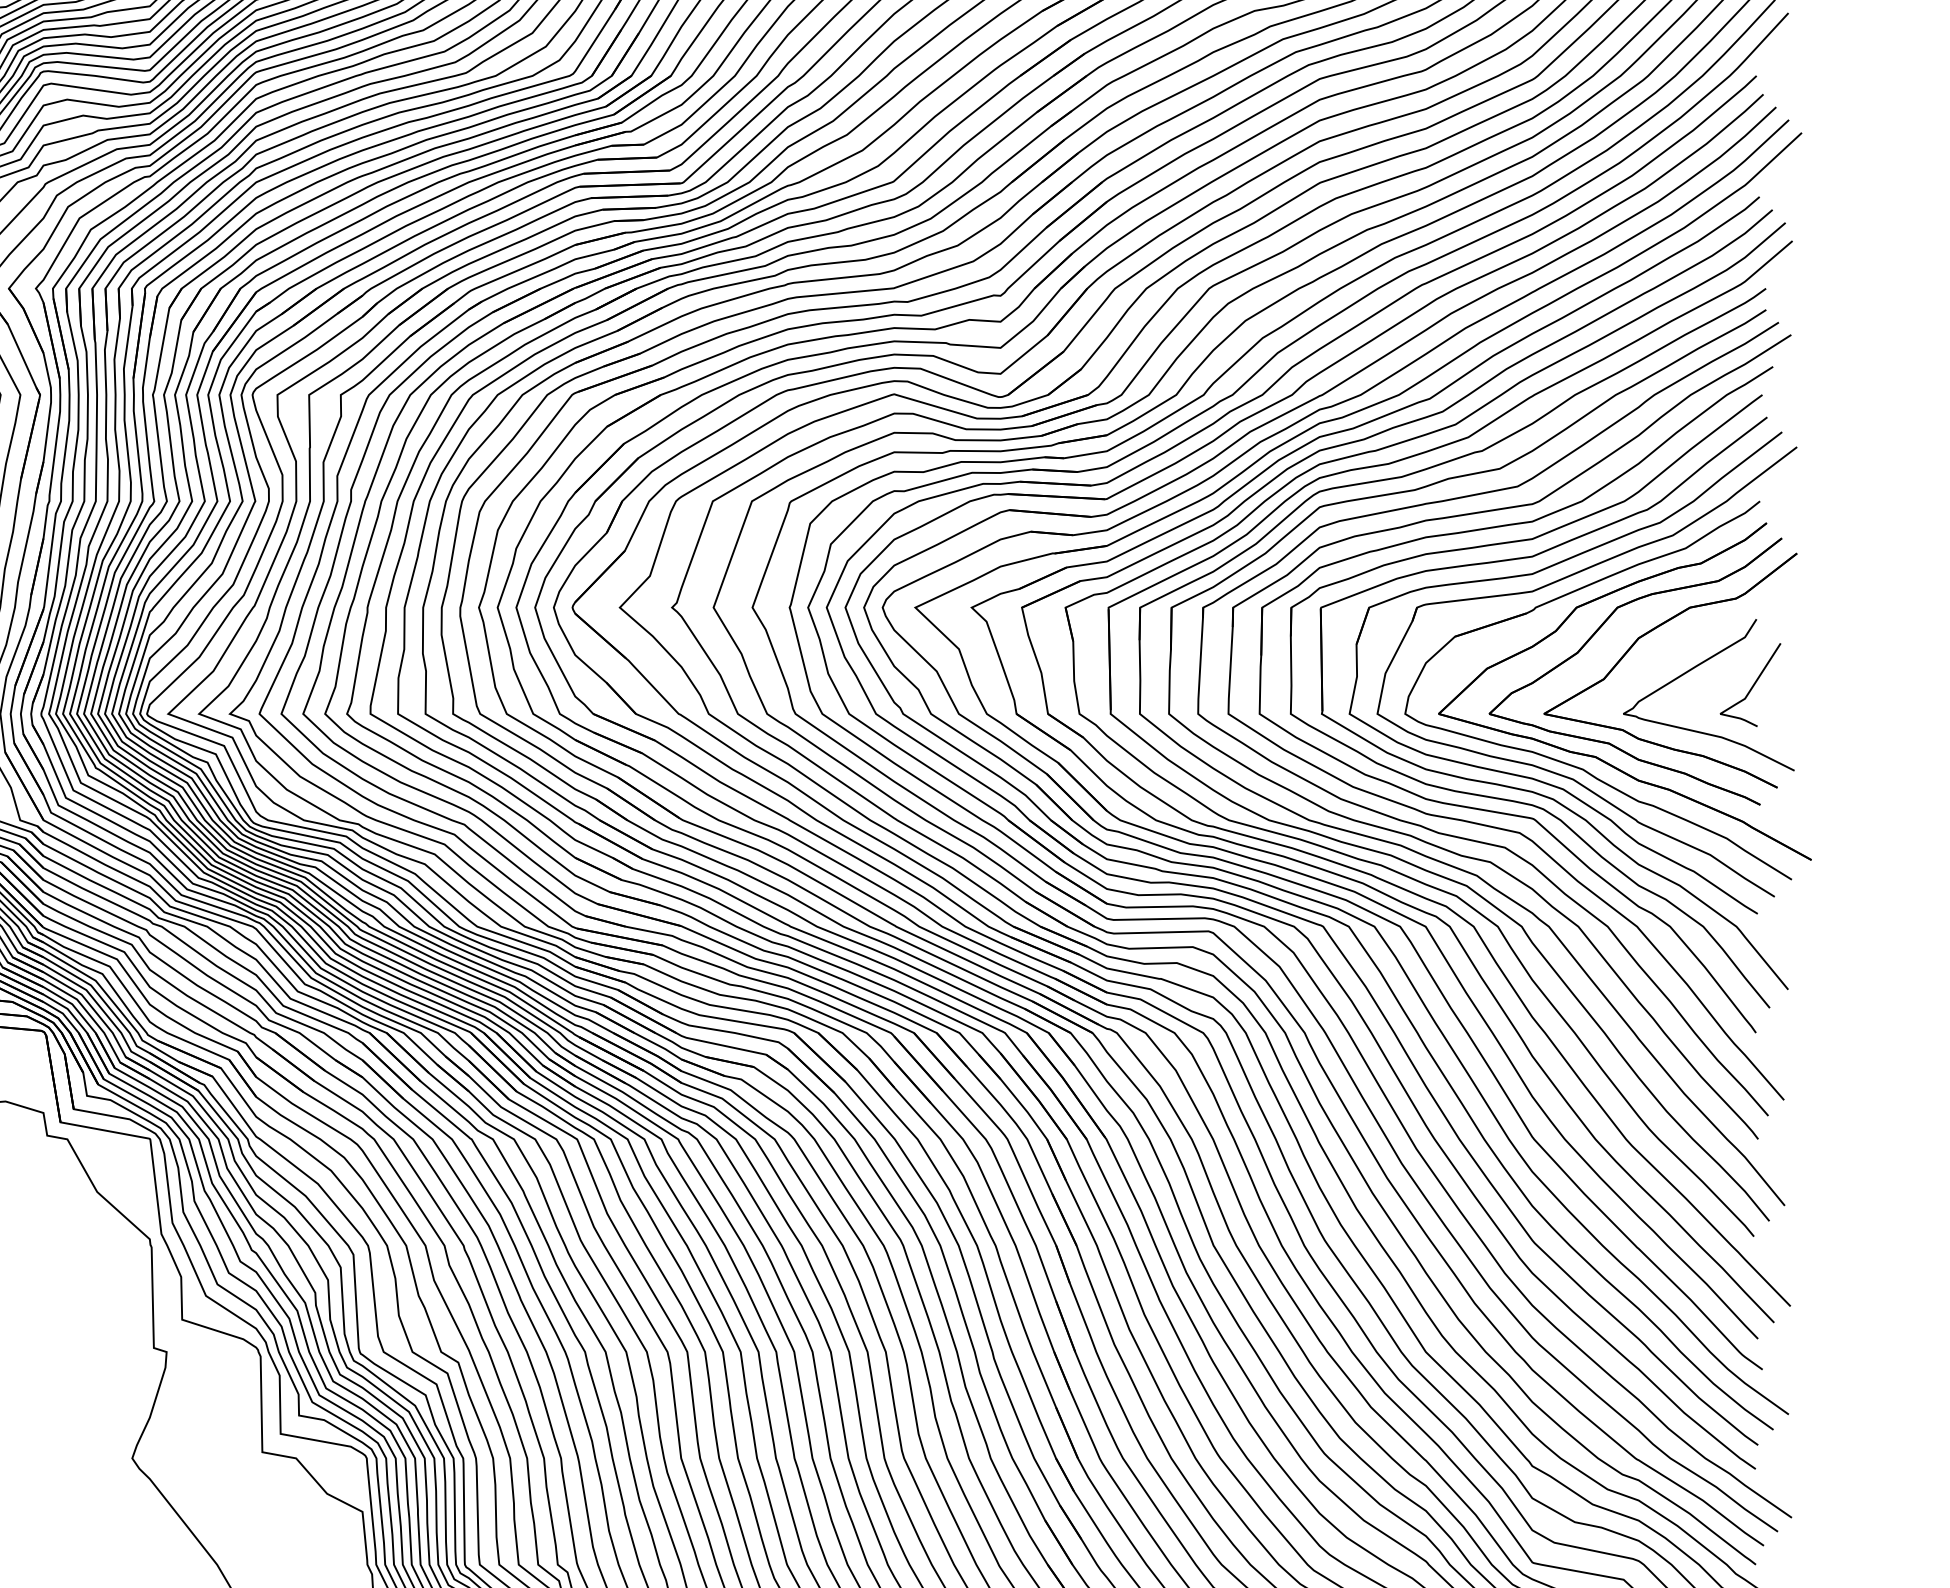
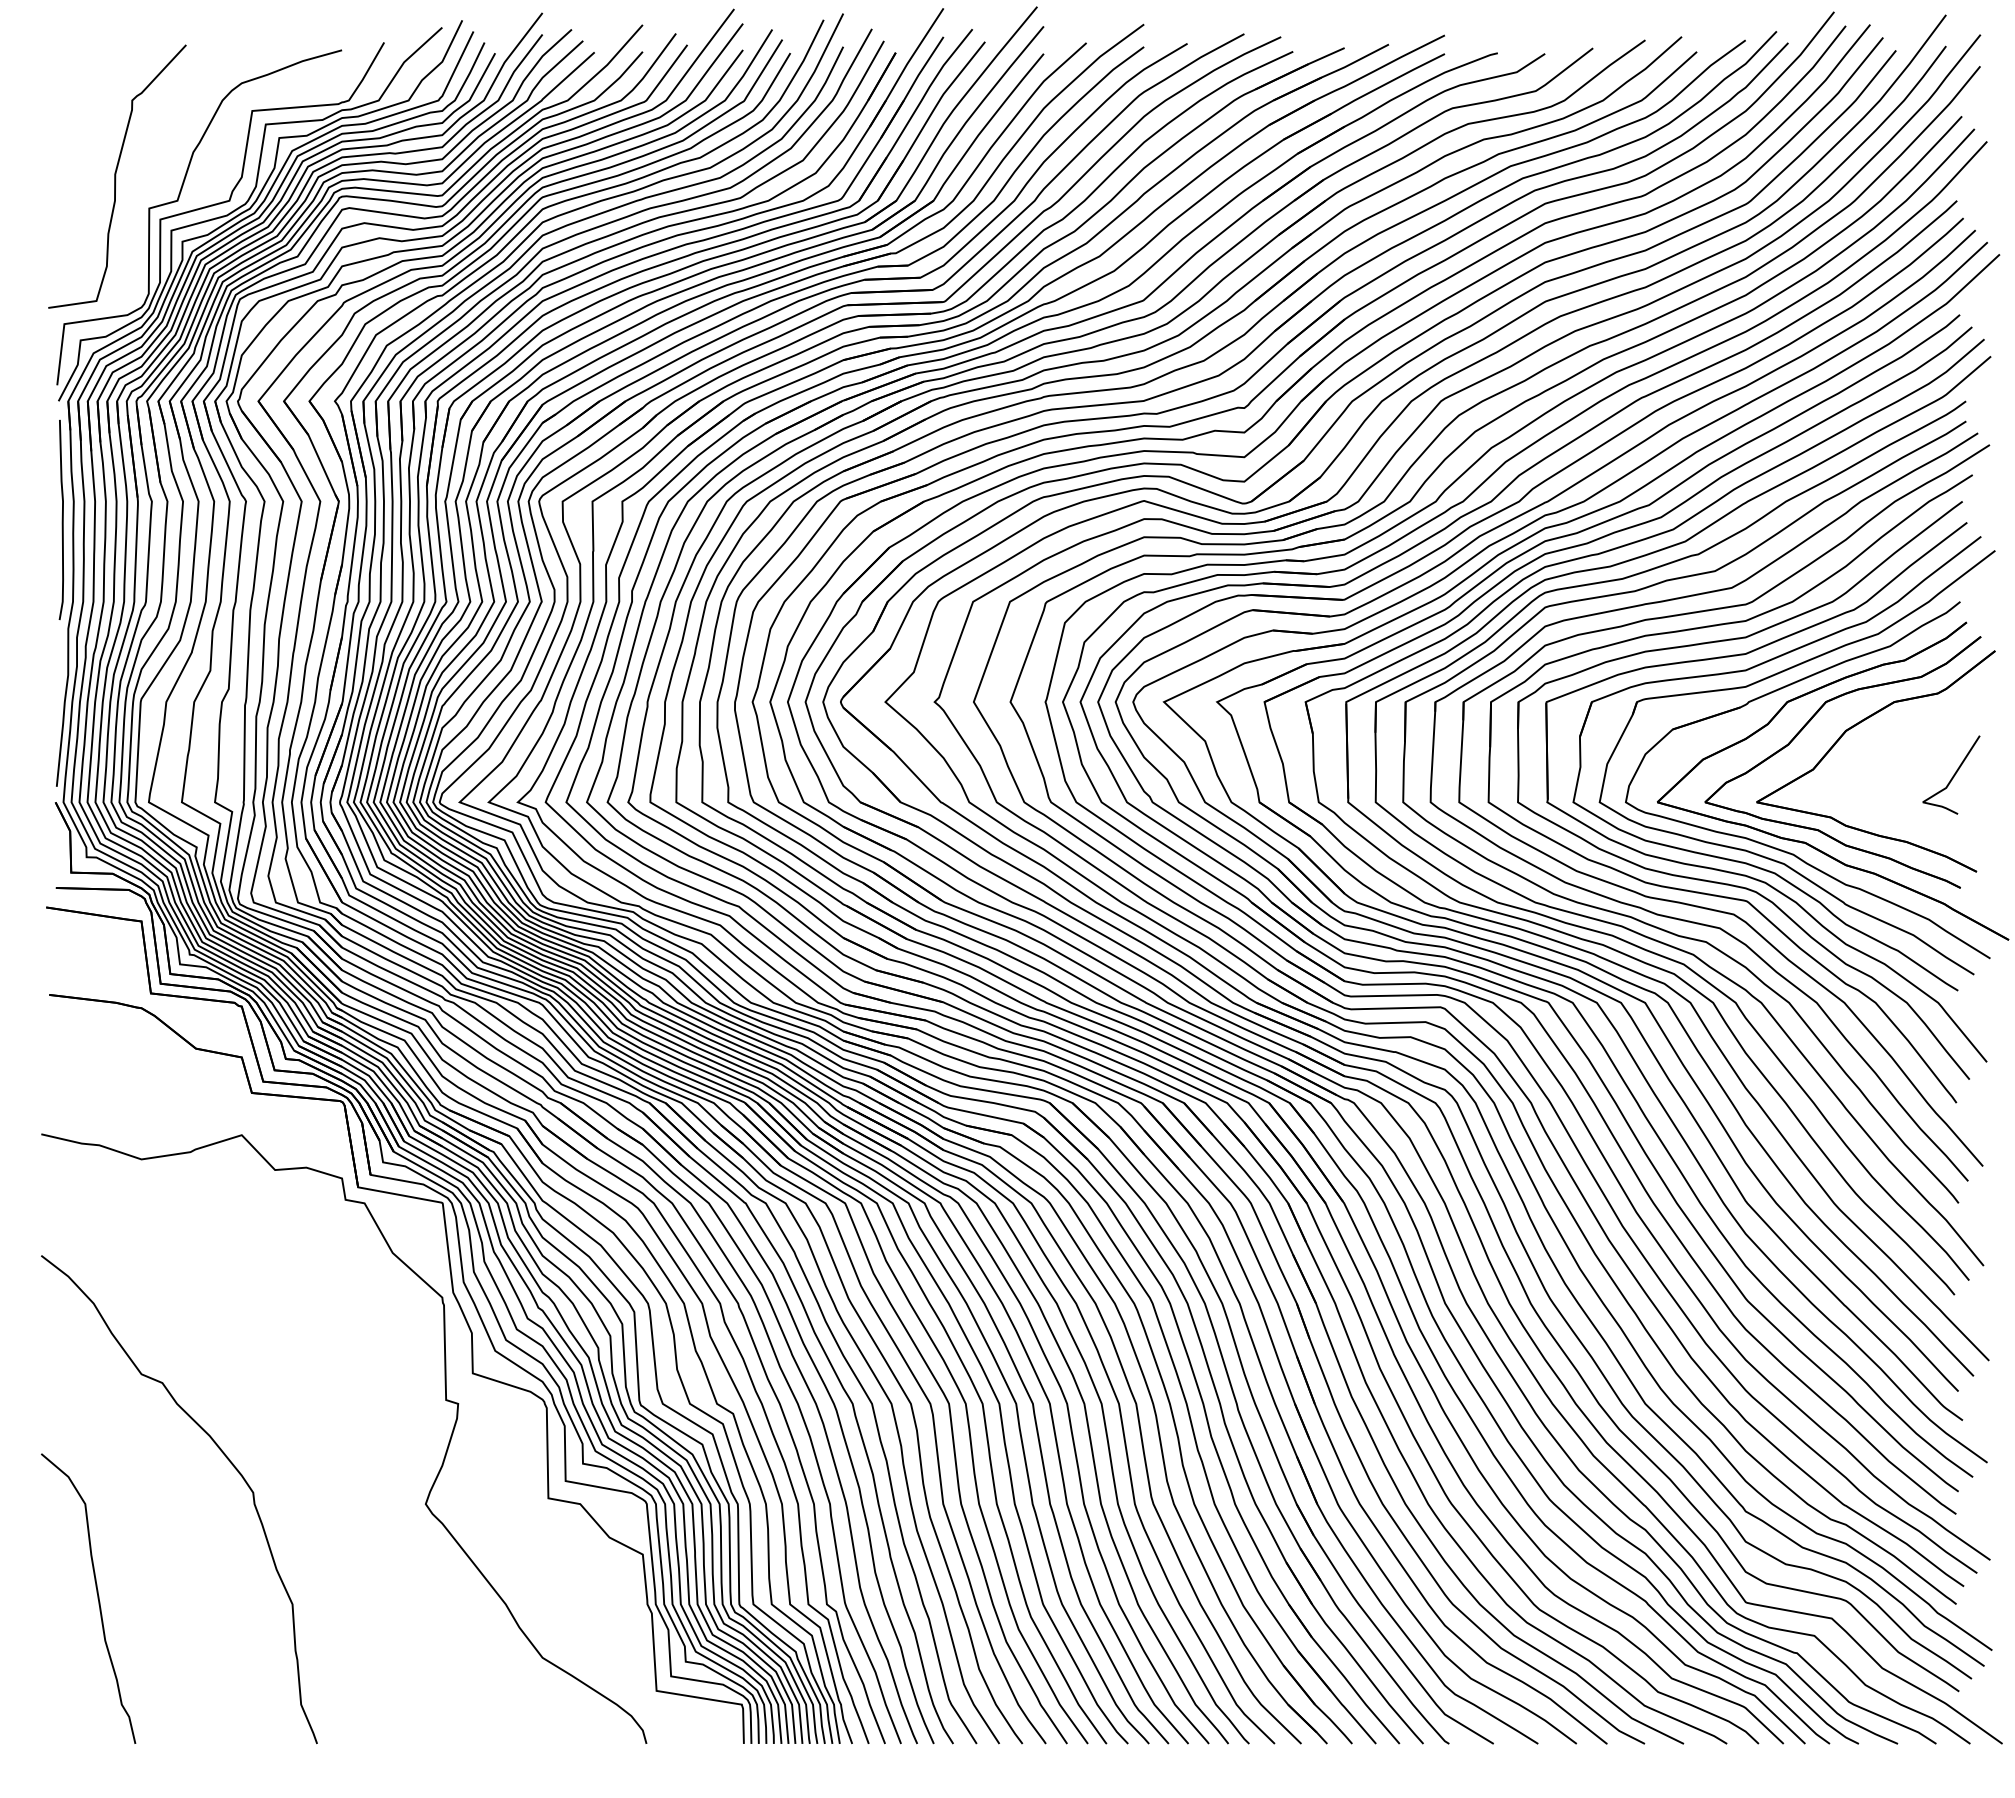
curve: (1693, 669) -> (1897, 760), removed

